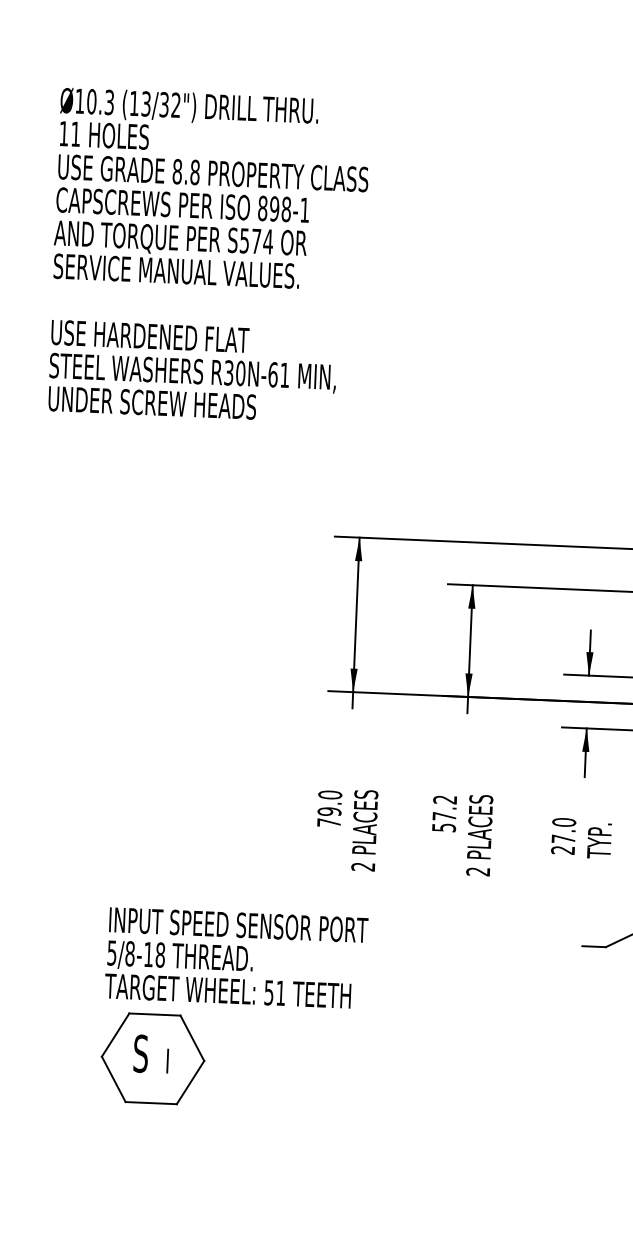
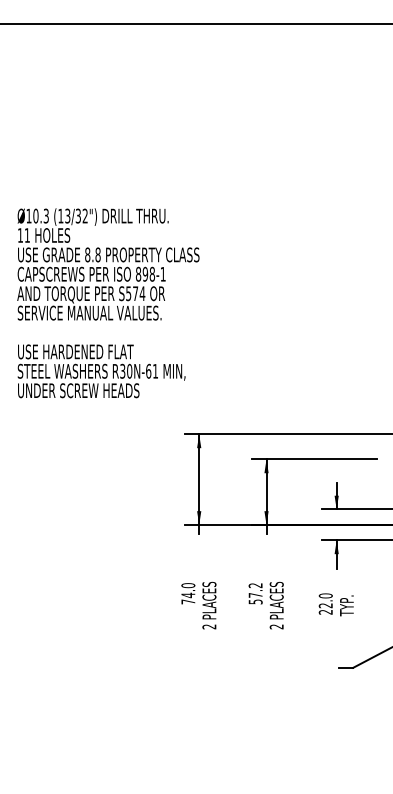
text: (209, 256) -> (108, 303), moved
text: (329, 811) -> (188, 595), 79.0 -> 74.0
text: (562, 838) -> (325, 605), 27.0 -> 22.0
part: (232, 1009) -> (136, 713), removed

